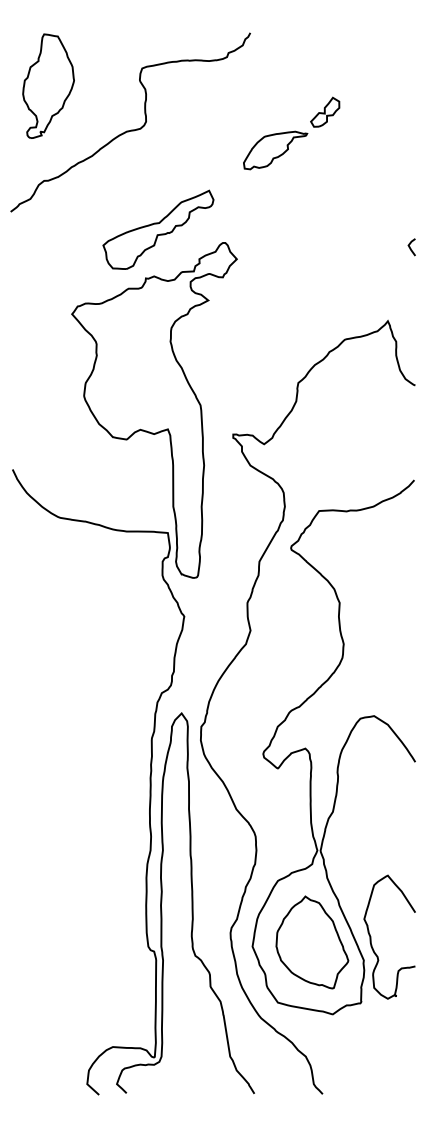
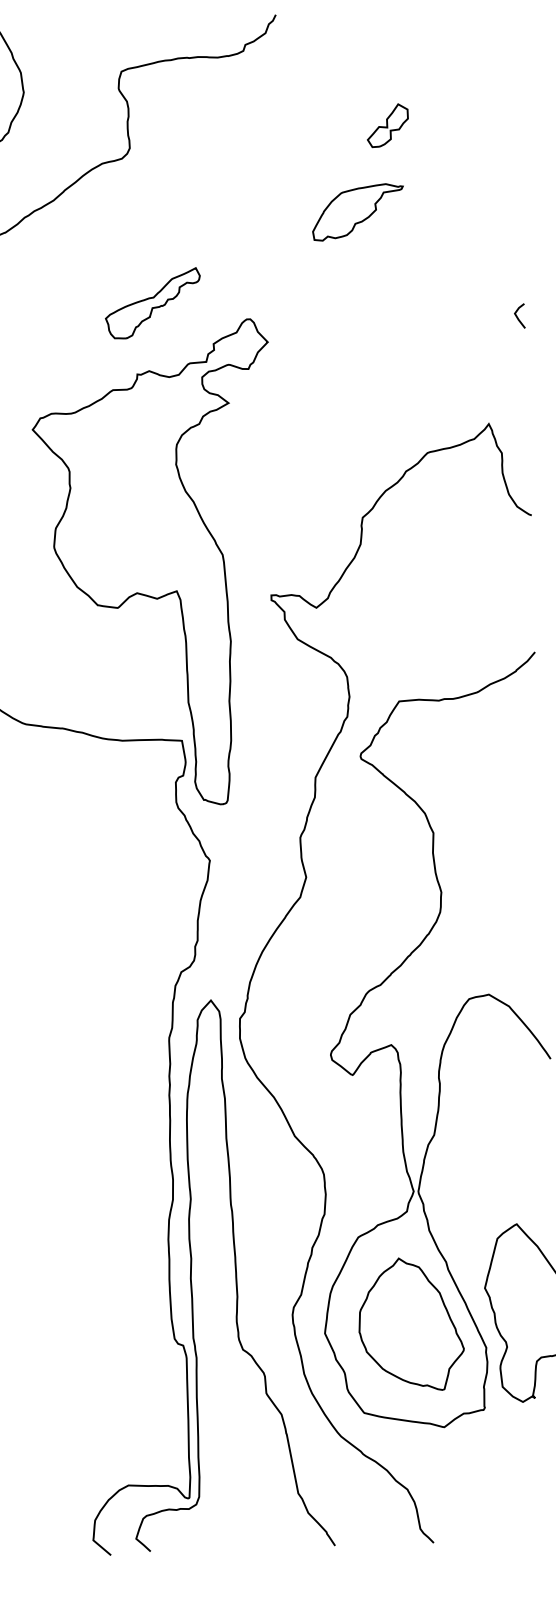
part: (275, 150) -> (358, 212), moved
part: (158, 229) -> (153, 303), size x0.6

